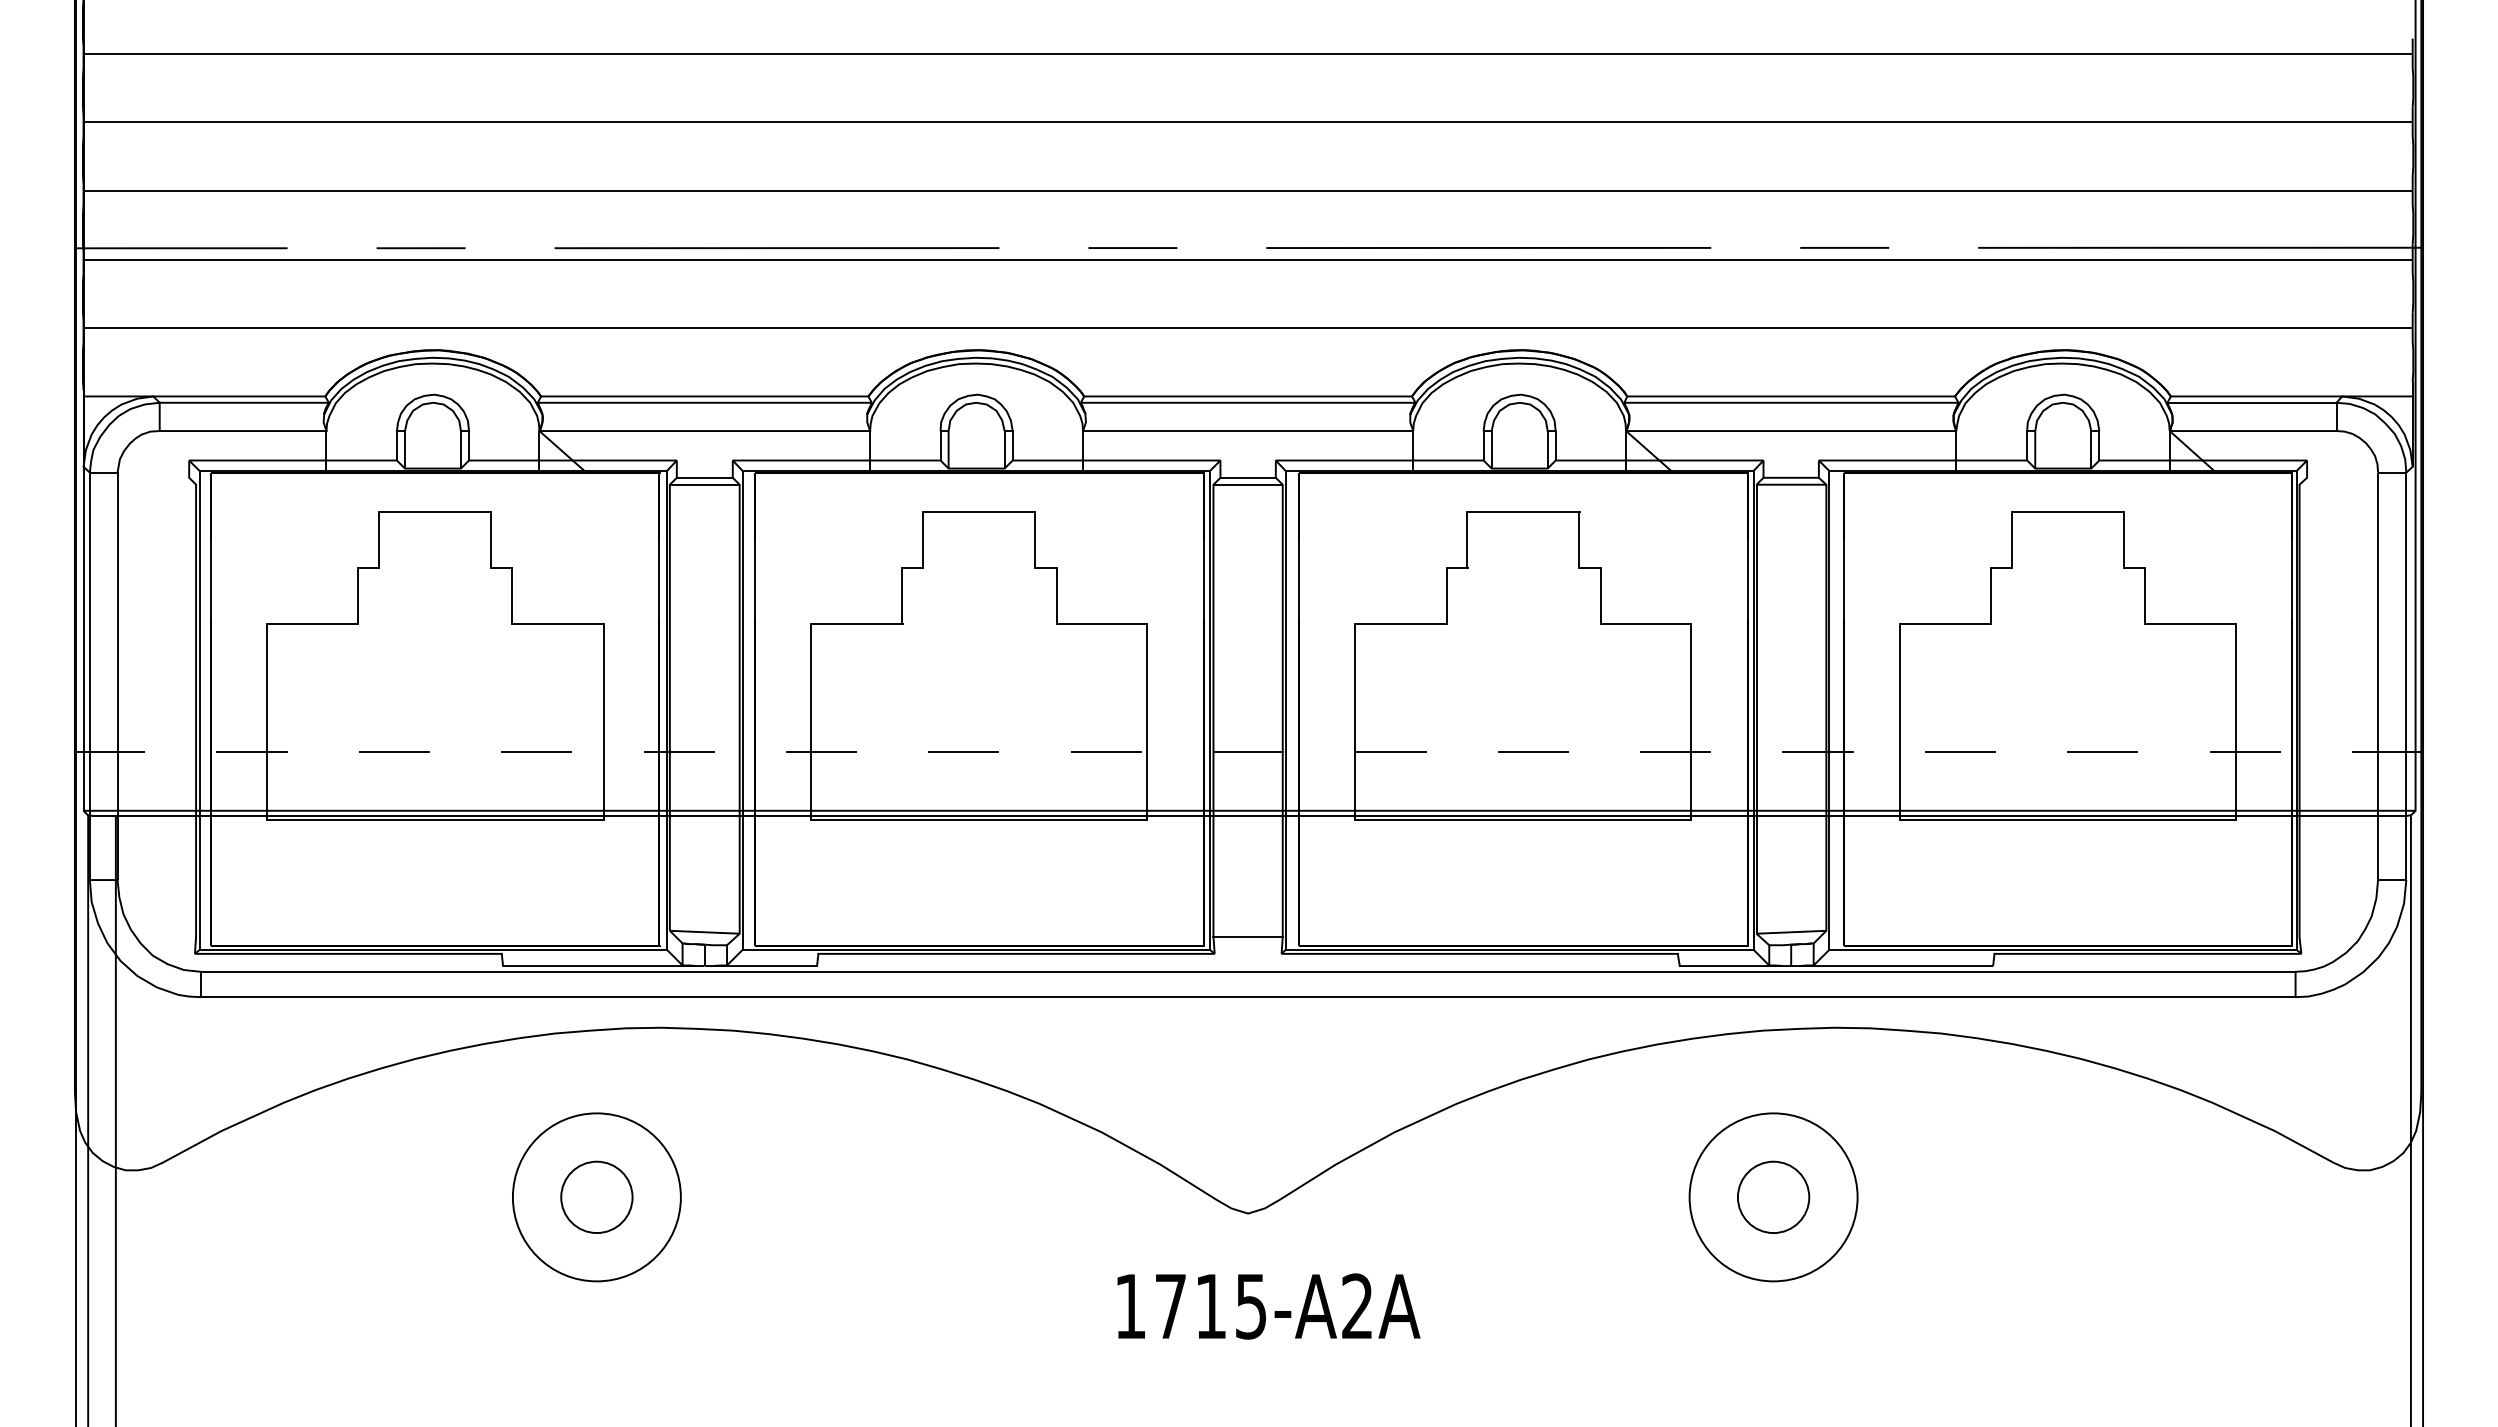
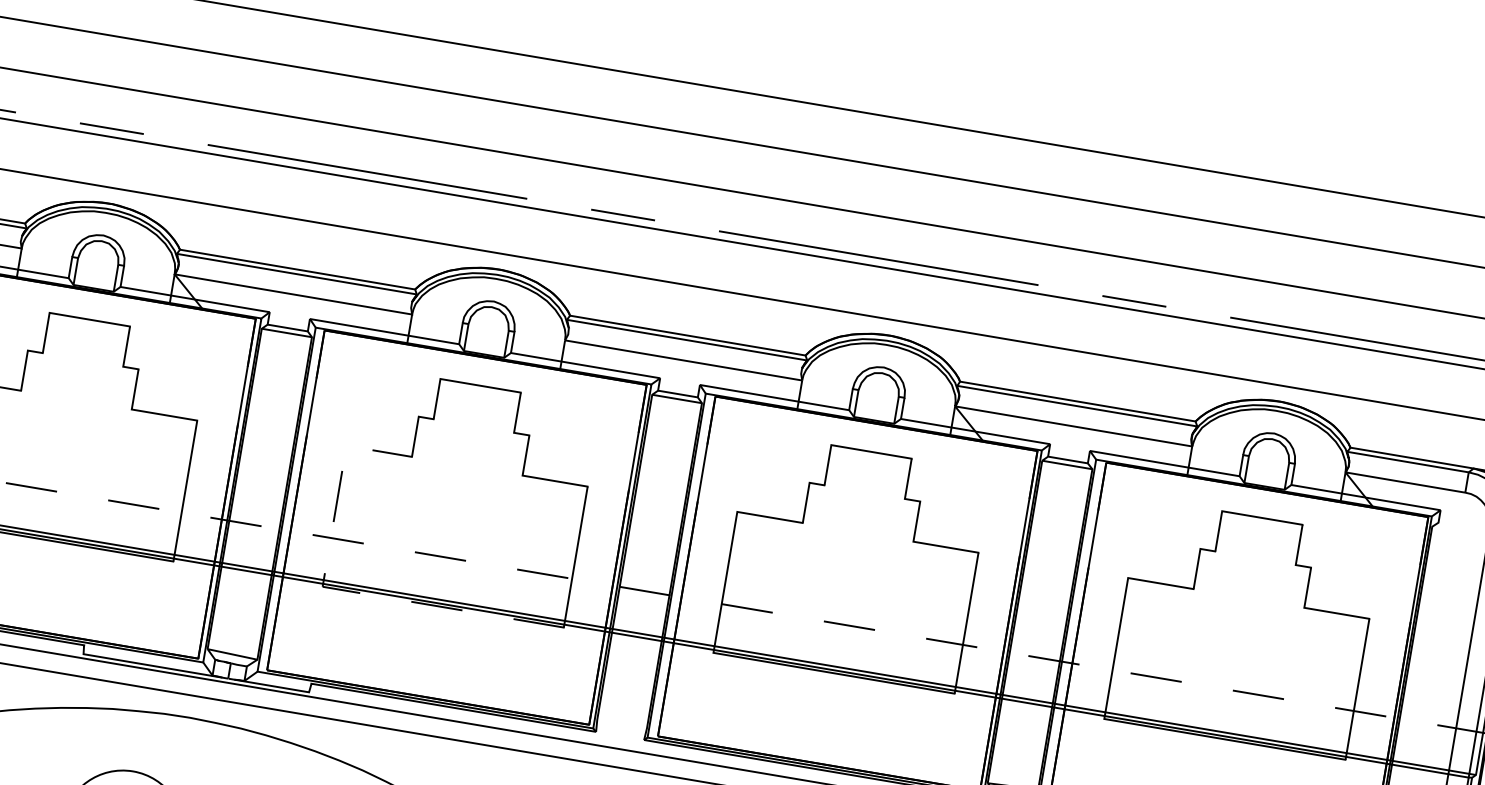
line: (833, 820) -> (338, 589), solid -> dashed
line: (1247, 937) -> (621, 724), removed

